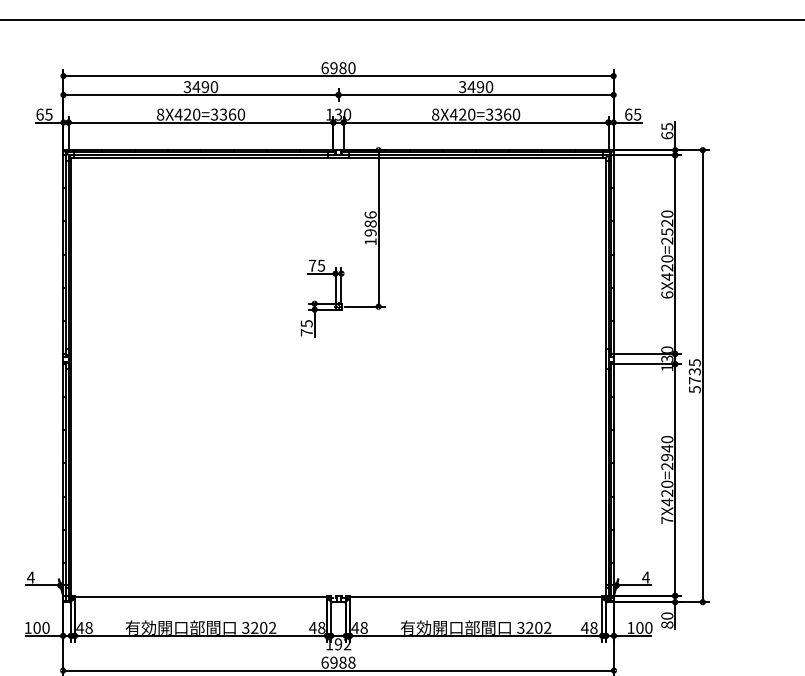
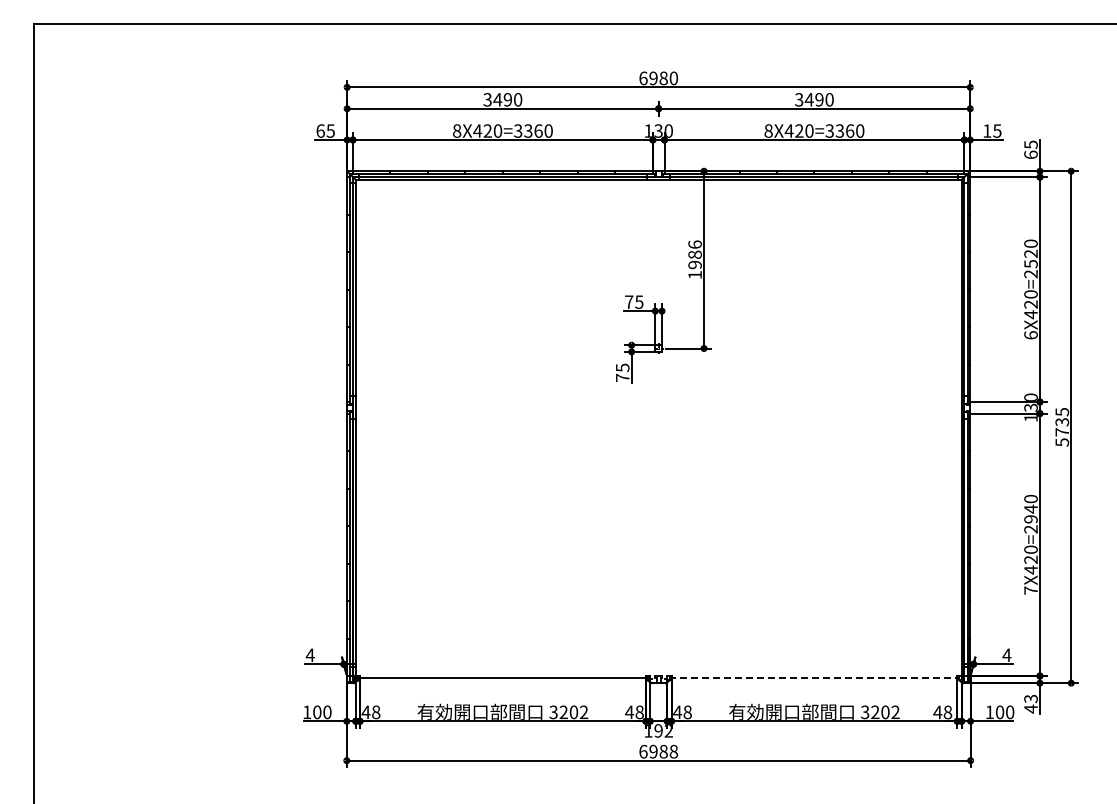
text: (628, 114) -> (987, 130), 65 -> 15
line: (476, 597) -> (814, 677), solid -> dashed
text: (666, 620) -> (1030, 703), 80 -> 43

